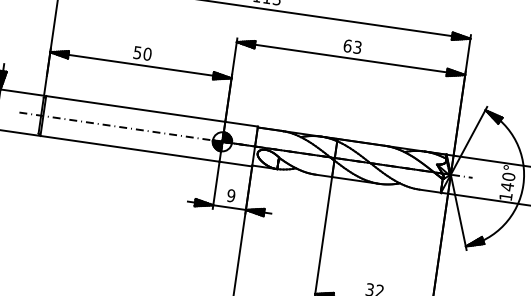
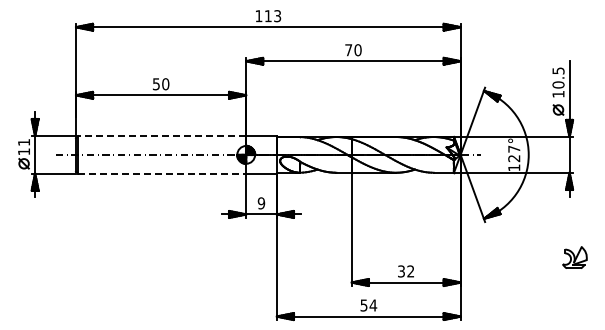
text: (352, 47) -> (353, 50), 63 -> 70
line: (135, 109) -> (161, 136), solid -> dashed
line: (130, 148) -> (162, 173), solid -> dashed
text: (508, 181) -> (514, 153), 140° -> 127°

